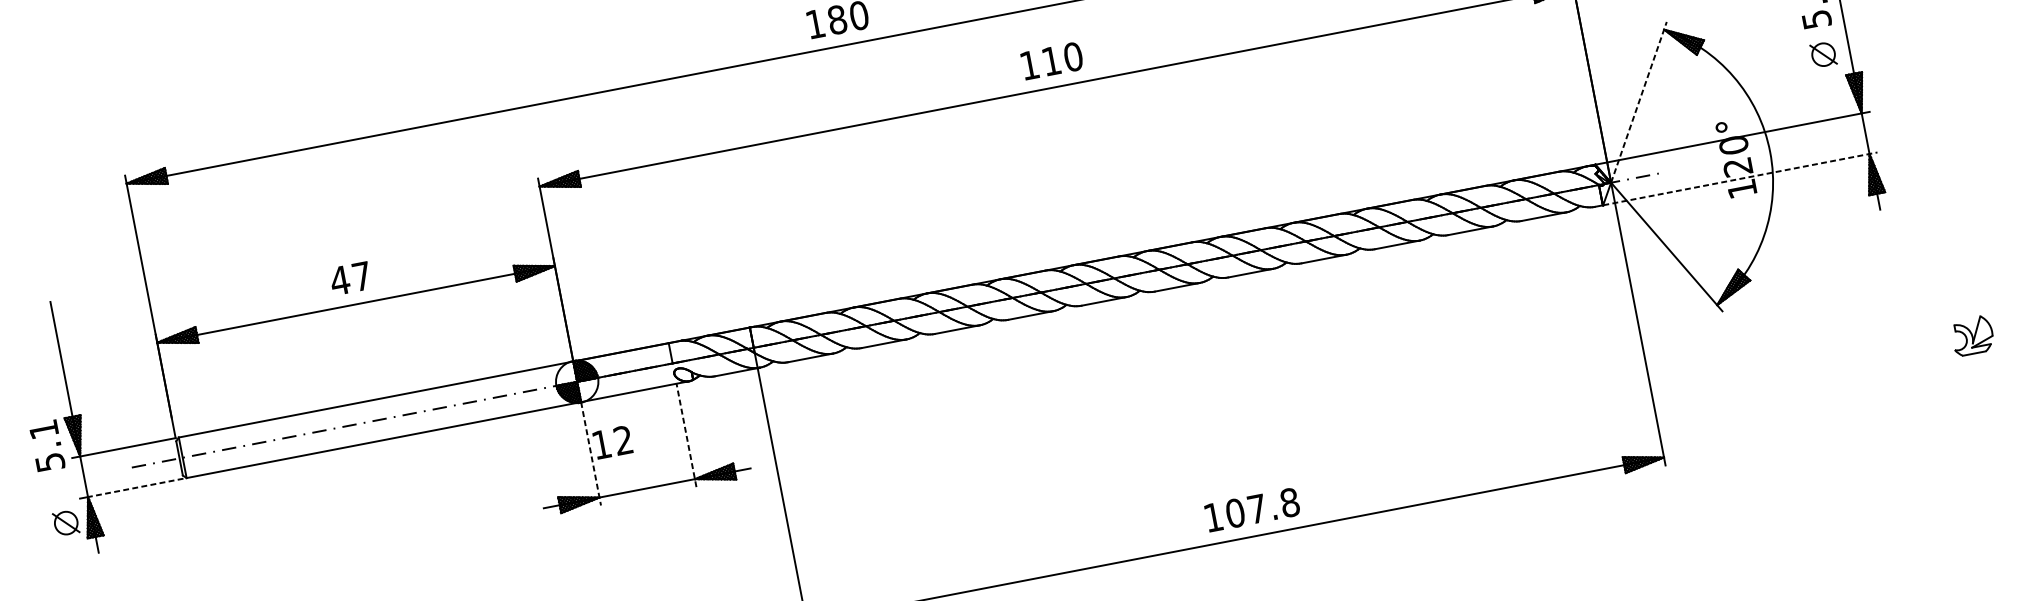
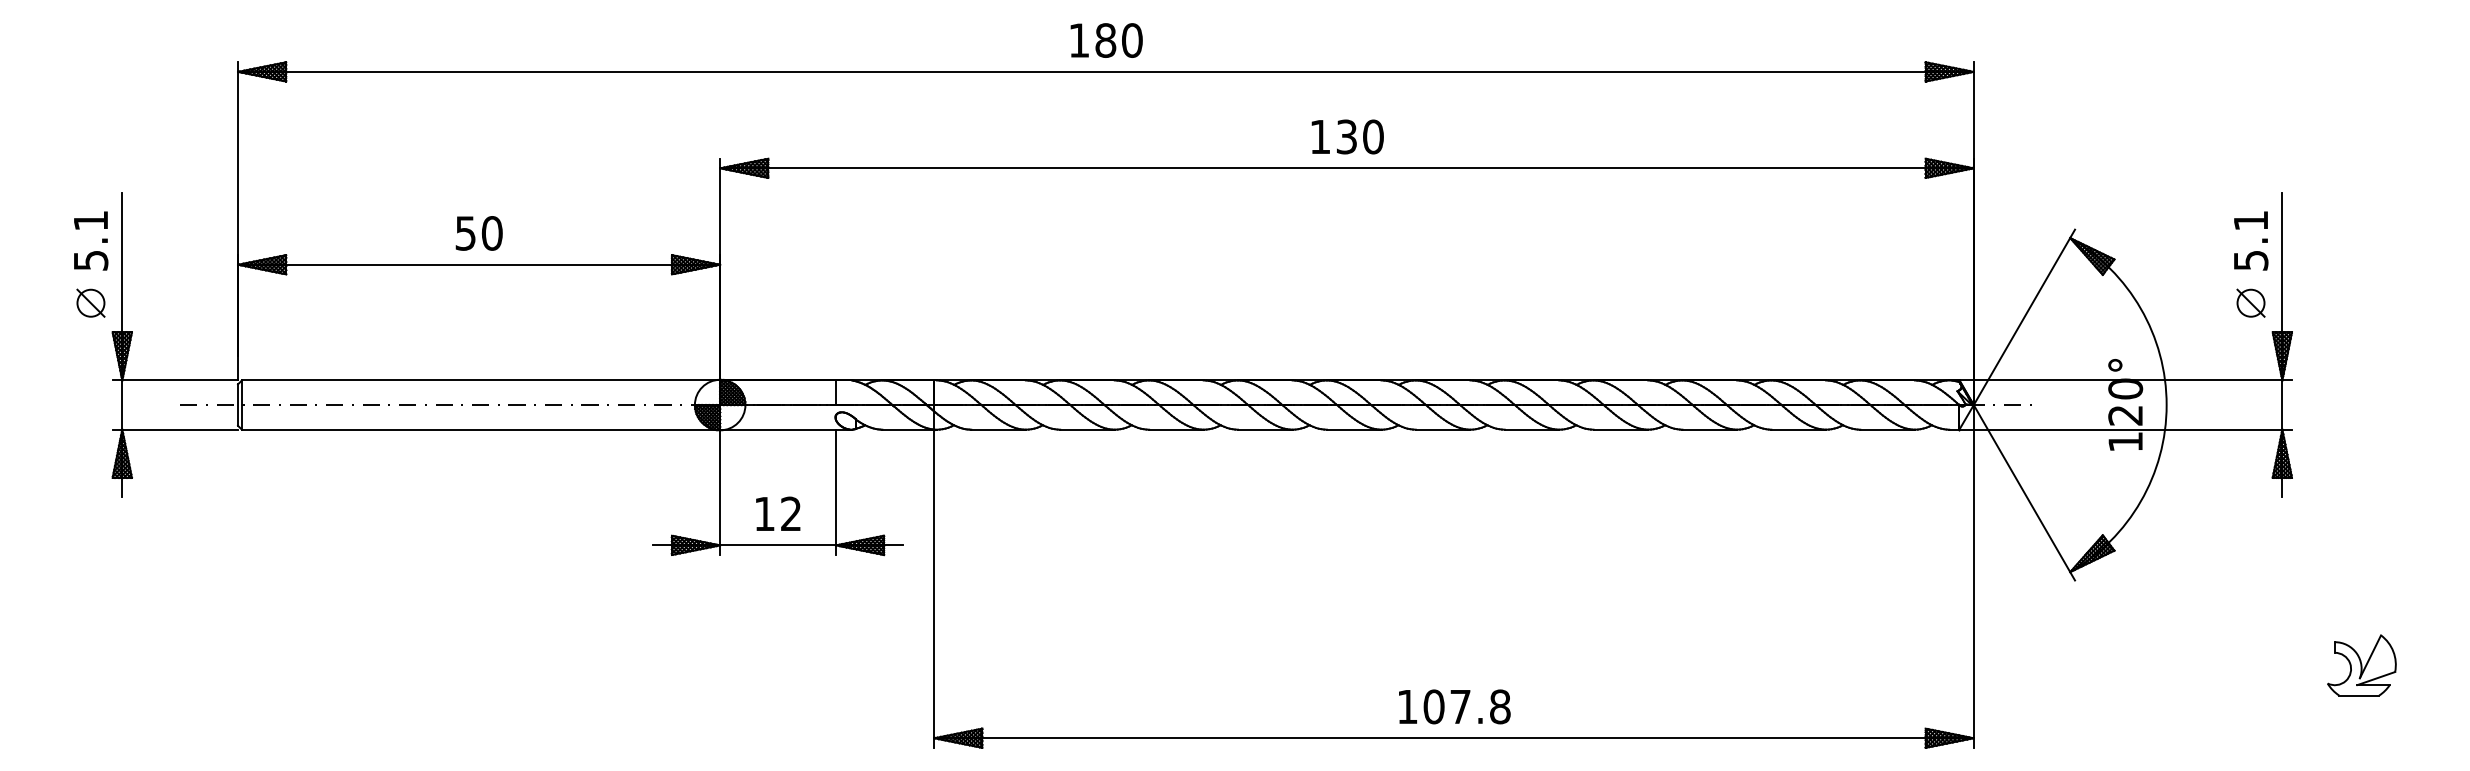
text: (1051, 60) -> (1346, 136), 110 -> 130
line: (1638, 101) -> (2024, 316), dashed -> solid
line: (1740, 178) -> (2126, 429), dashed -> solid
text: (350, 278) -> (478, 233), 47 -> 50
part: (1972, 335) -> (2361, 665), size x1.43
line: (686, 435) -> (835, 492), dashed -> solid
text: (613, 442) -> (778, 513), moved
text: (47, 445) -> (91, 240), moved
line: (591, 453) -> (720, 492), dashed -> solid
line: (135, 487) -> (180, 429), dashed -> solid
text: (1252, 509) -> (1454, 706), moved
part: (65, 522) -> (90, 302), moved

